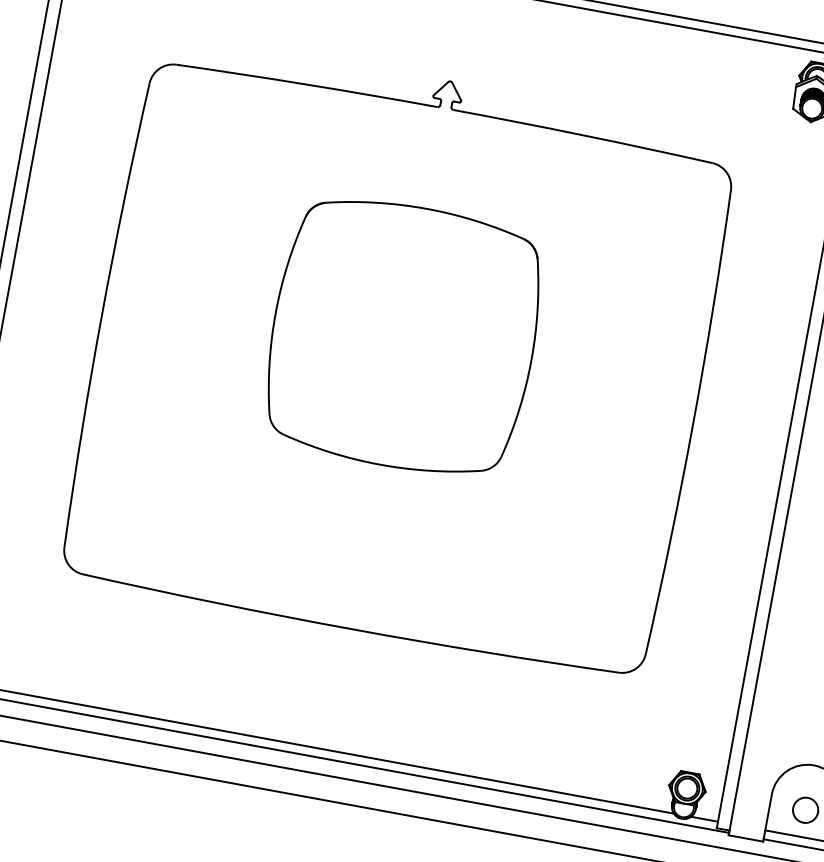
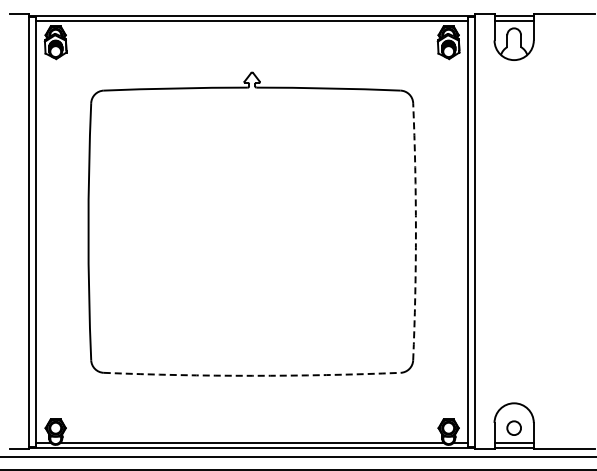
part: (402, 335) -> (251, 213), removed
arc: (692, 422) -> (415, 231), solid -> dashed
arc: (350, 628) -> (252, 375), solid -> dashed

